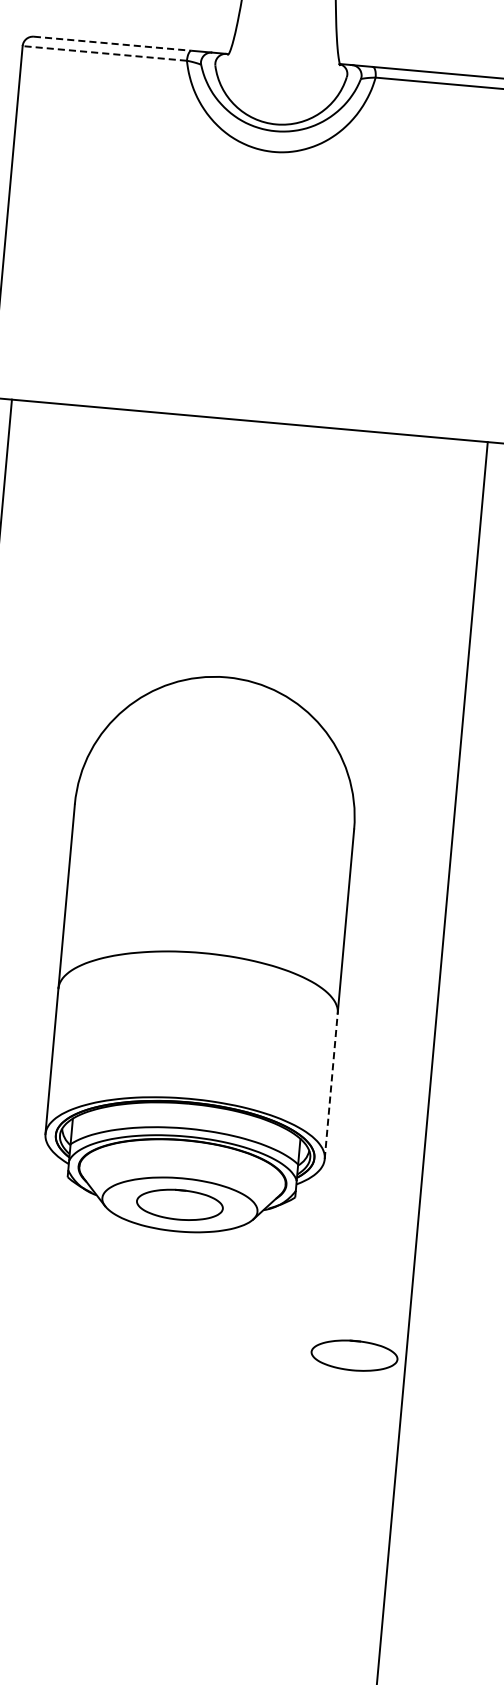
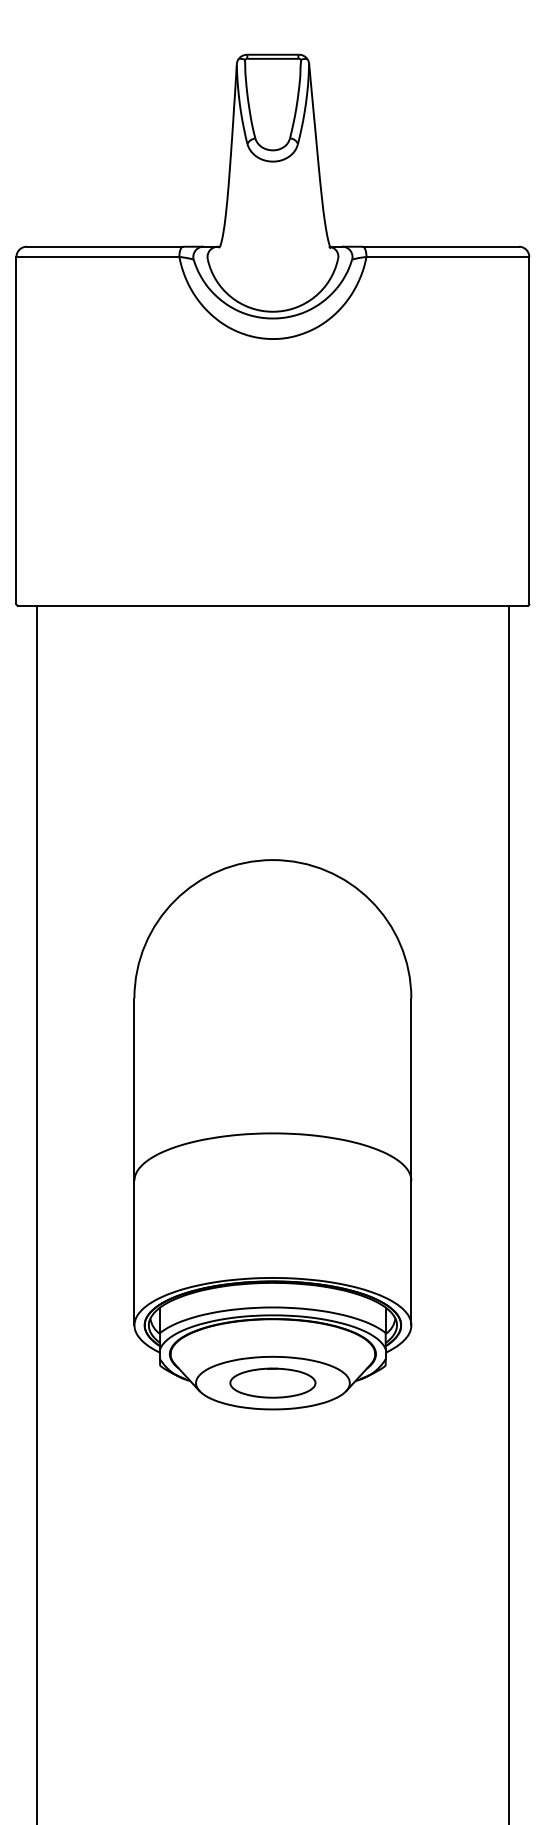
line: (113, 43) -> (105, 246), dashed -> solid
line: (104, 53) -> (97, 257), dashed -> solid
line: (331, 1085) -> (411, 1252), dashed -> solid
part: (354, 1355) -> (457, 1515), removed

